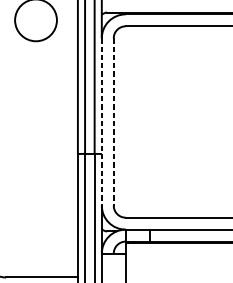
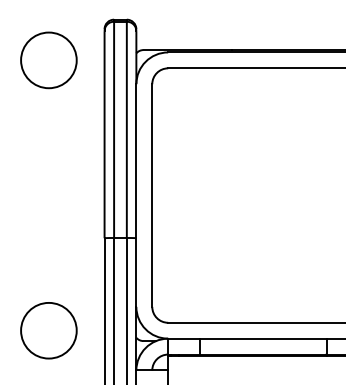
line: (101, 122) -> (136, 196), dashed -> solid
line: (113, 122) -> (152, 196), dashed -> solid
circle: (35, 223) -> (48, 330), added

